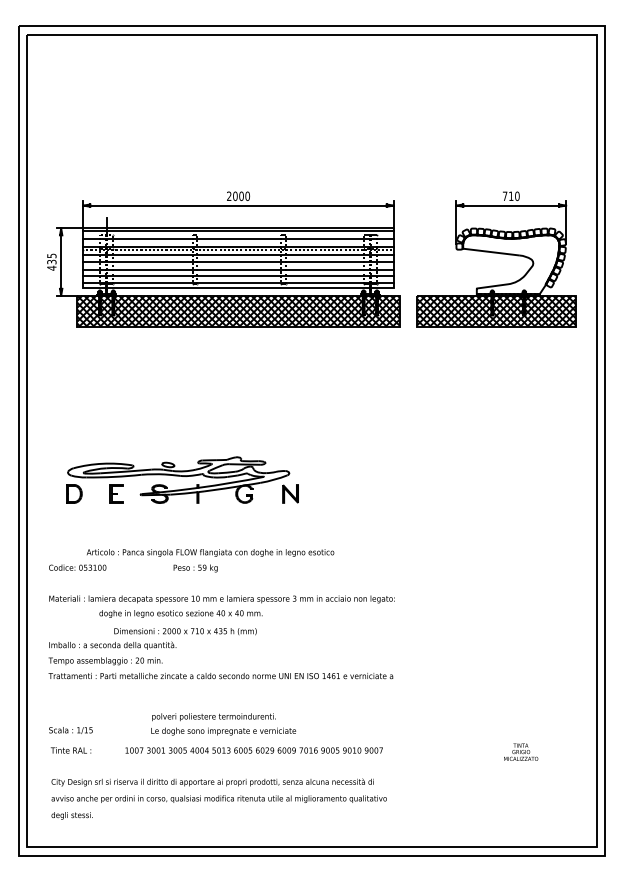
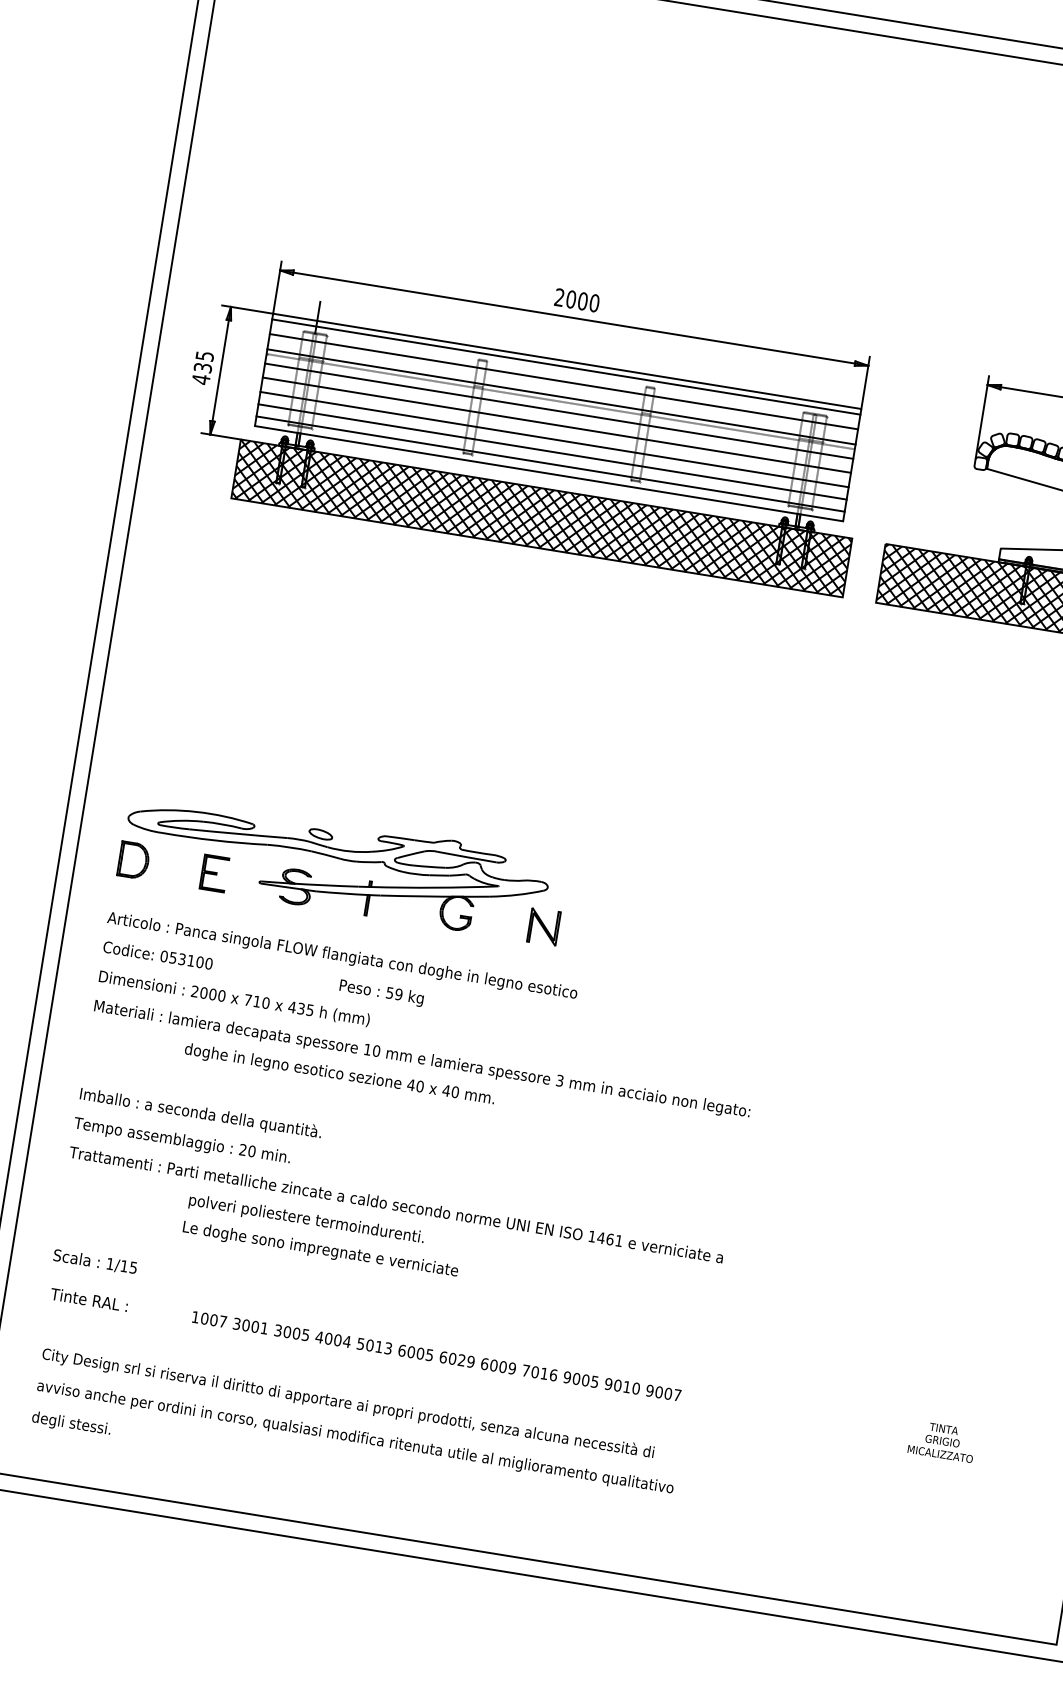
part: (182, 479) -> (343, 866), moved
text: (210, 552) -> (342, 955), moved
text: (185, 631) -> (234, 998), moved
text: (223, 724) -> (322, 1236), moved

